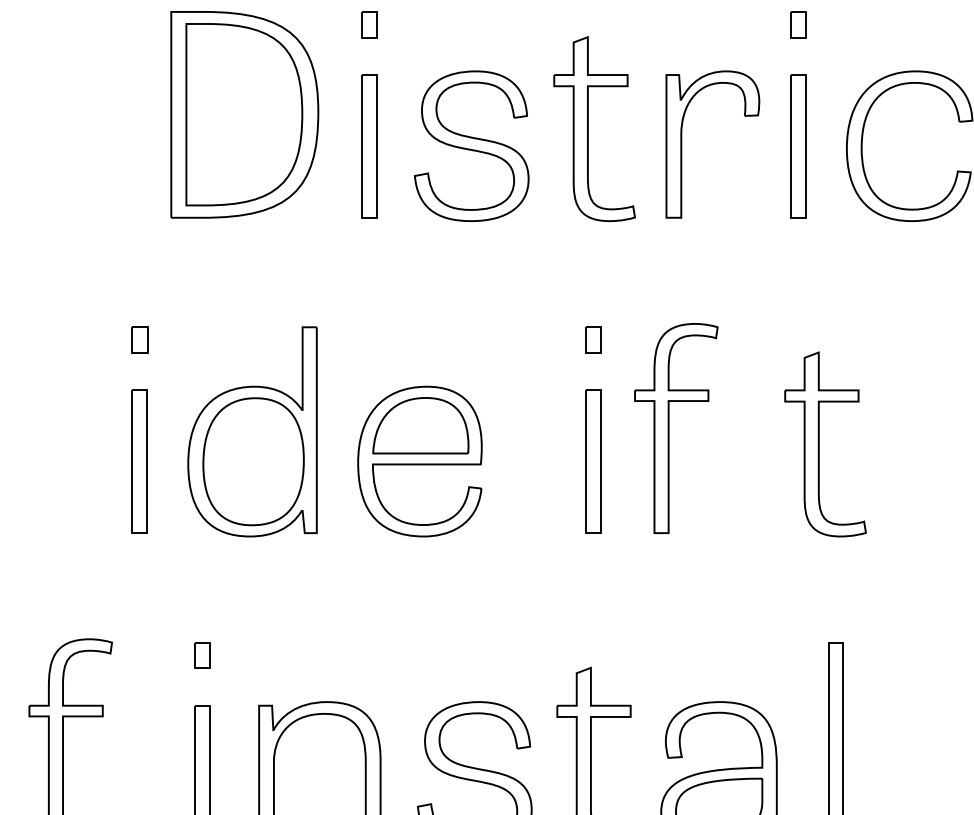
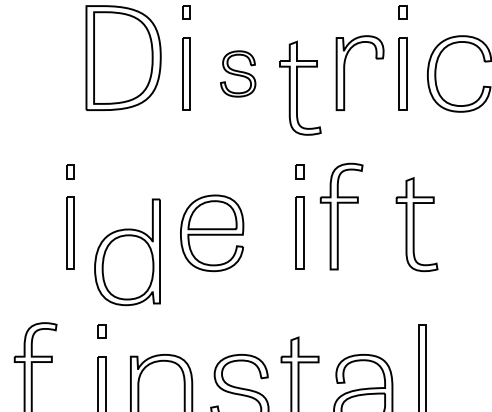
part: (594, 127) -> (300, 87), moved
part: (470, 145) -> (237, 73), size x0.6
part: (252, 432) -> (127, 252), moved

